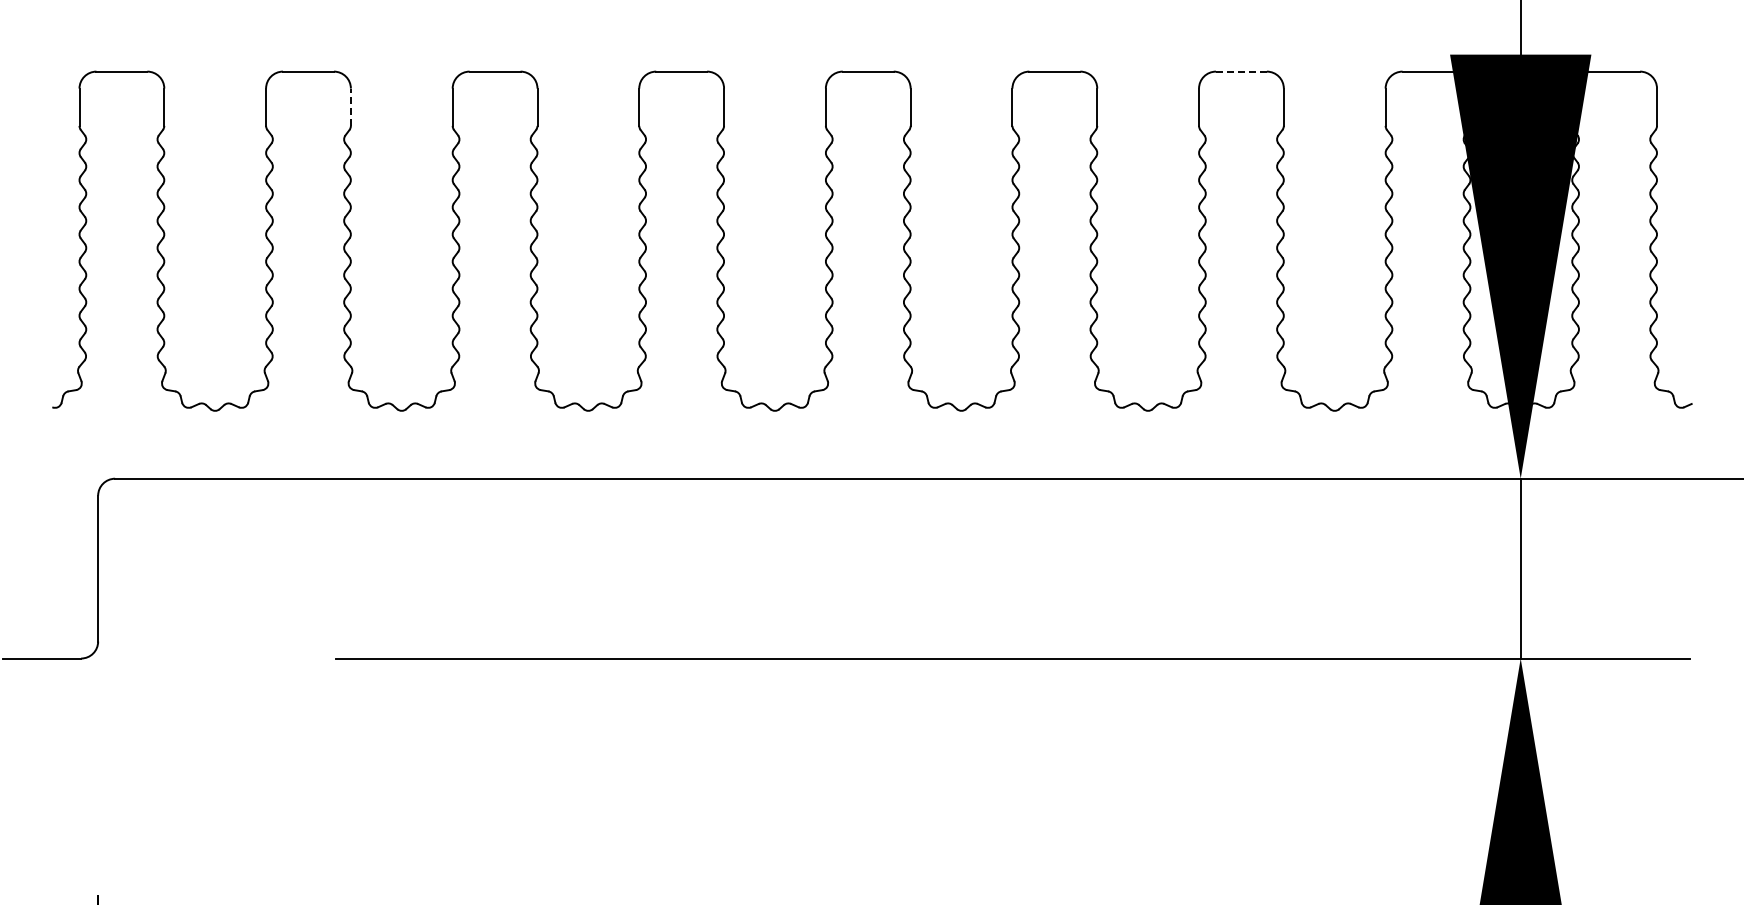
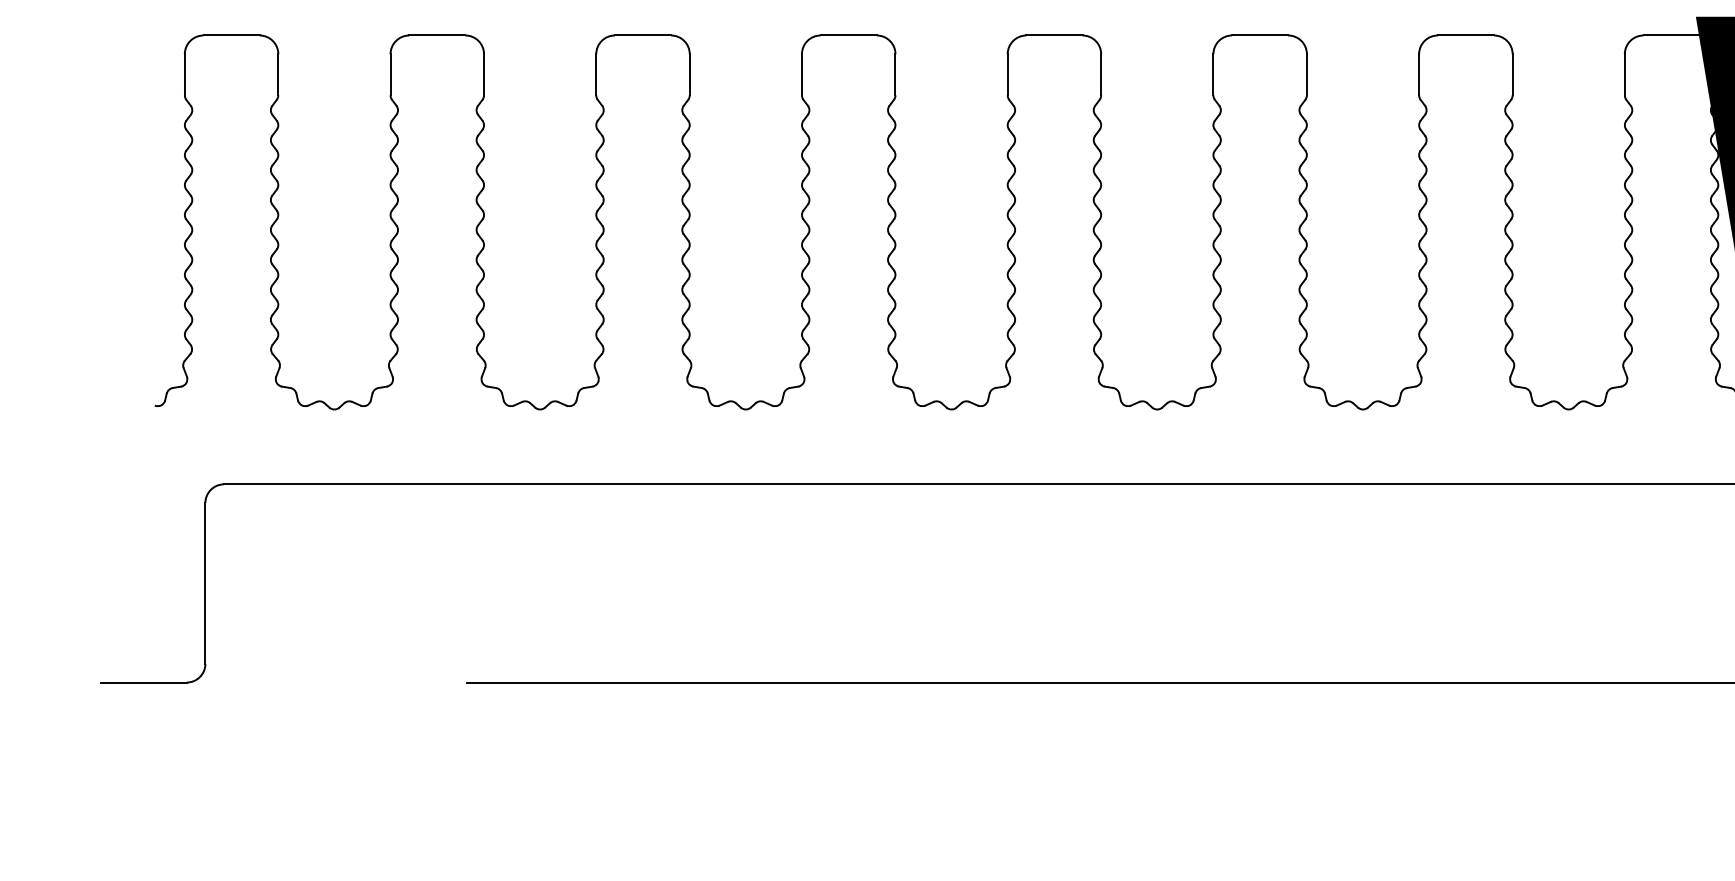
line: (1240, 71) -> (1464, 35), dashed -> solid
line: (350, 107) -> (483, 75), dashed -> solid

